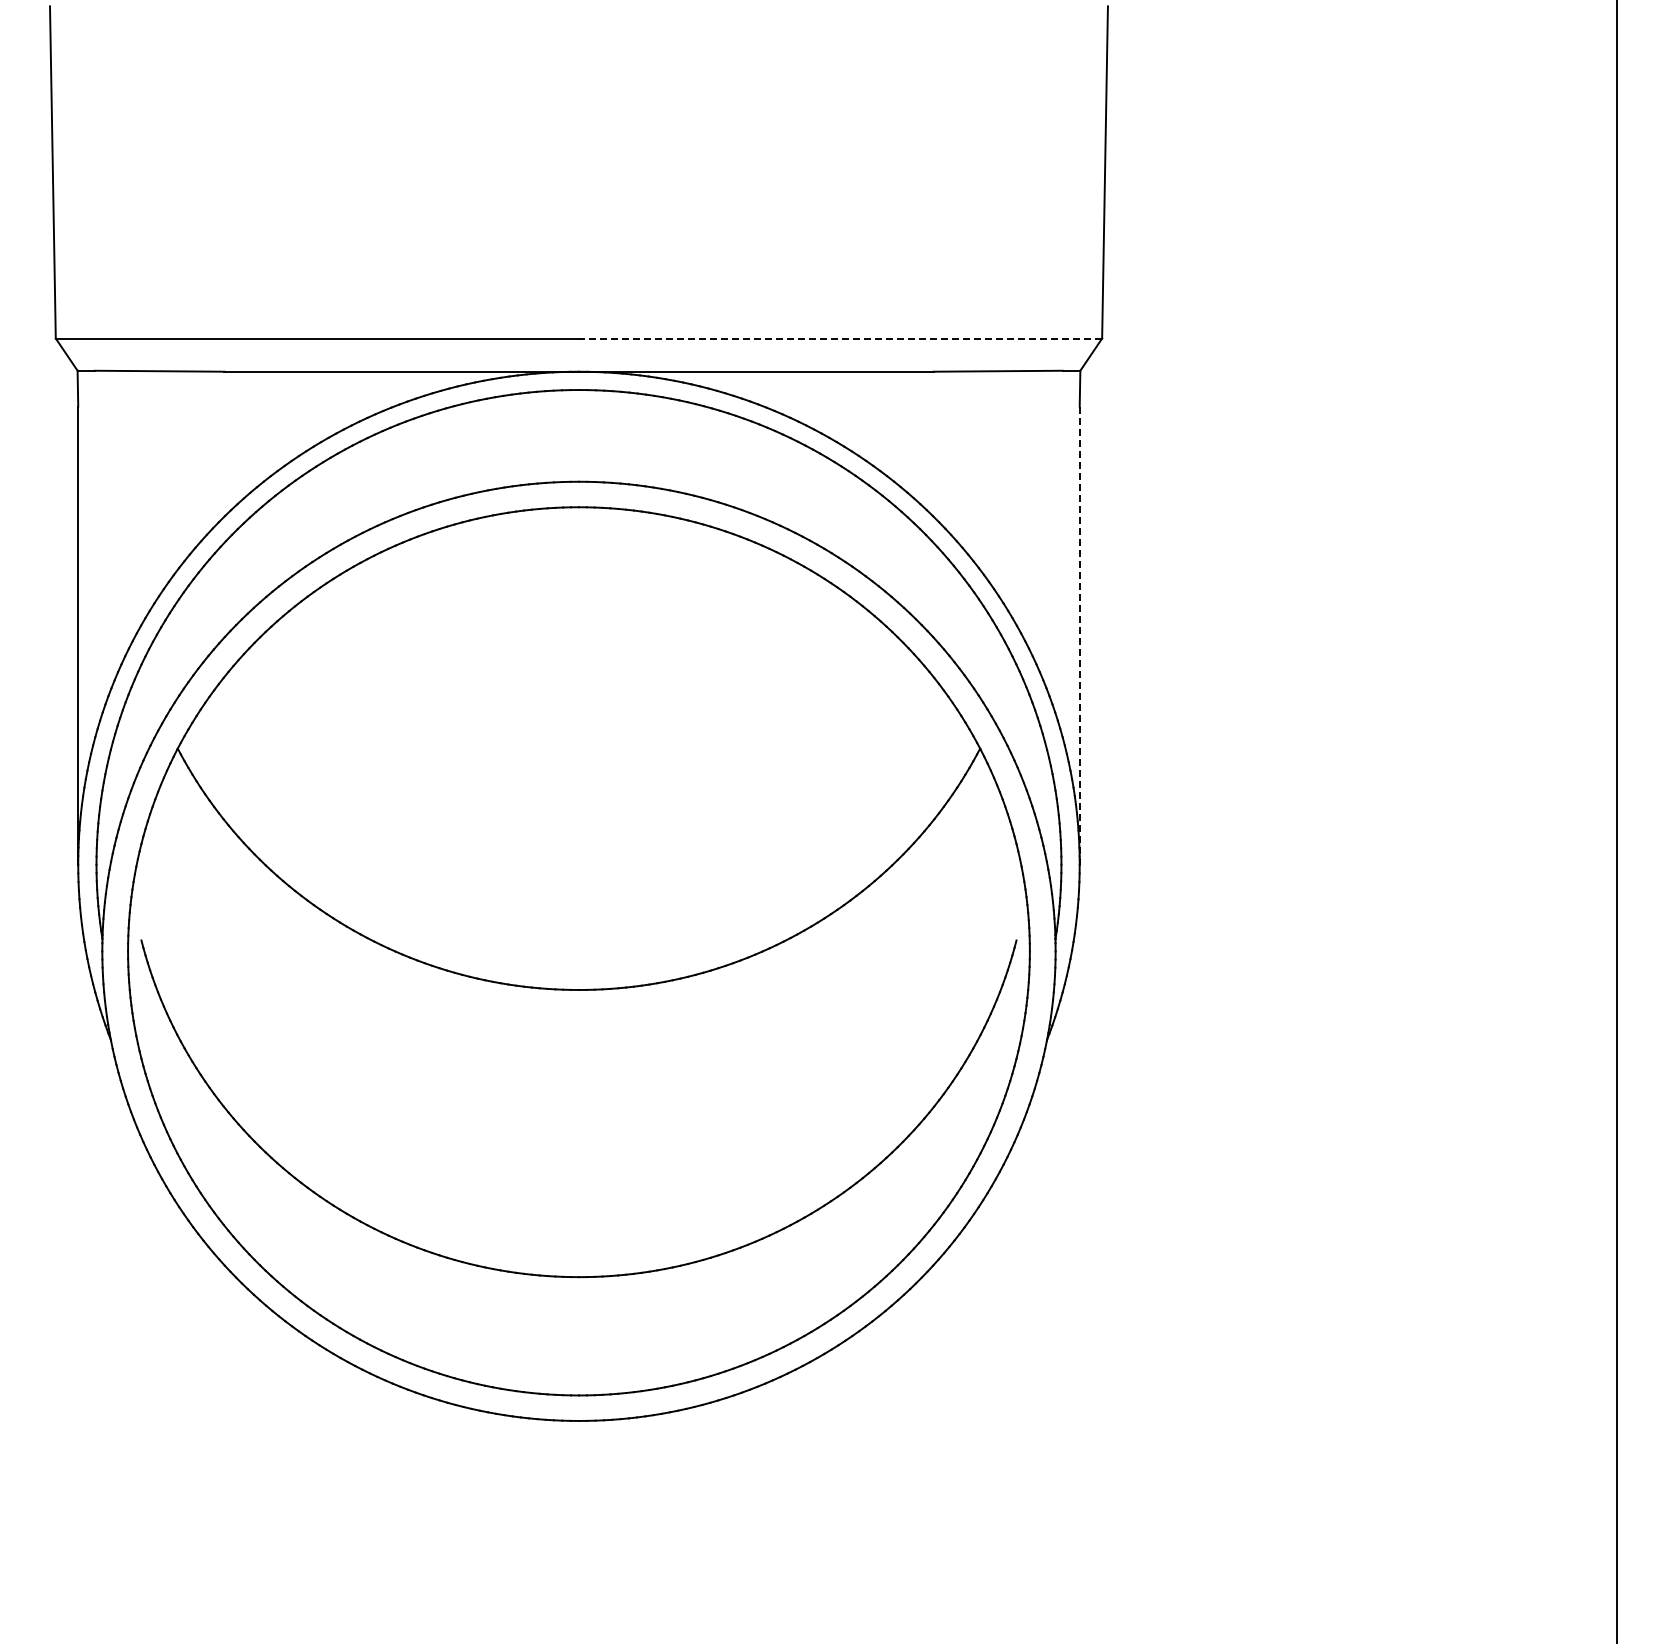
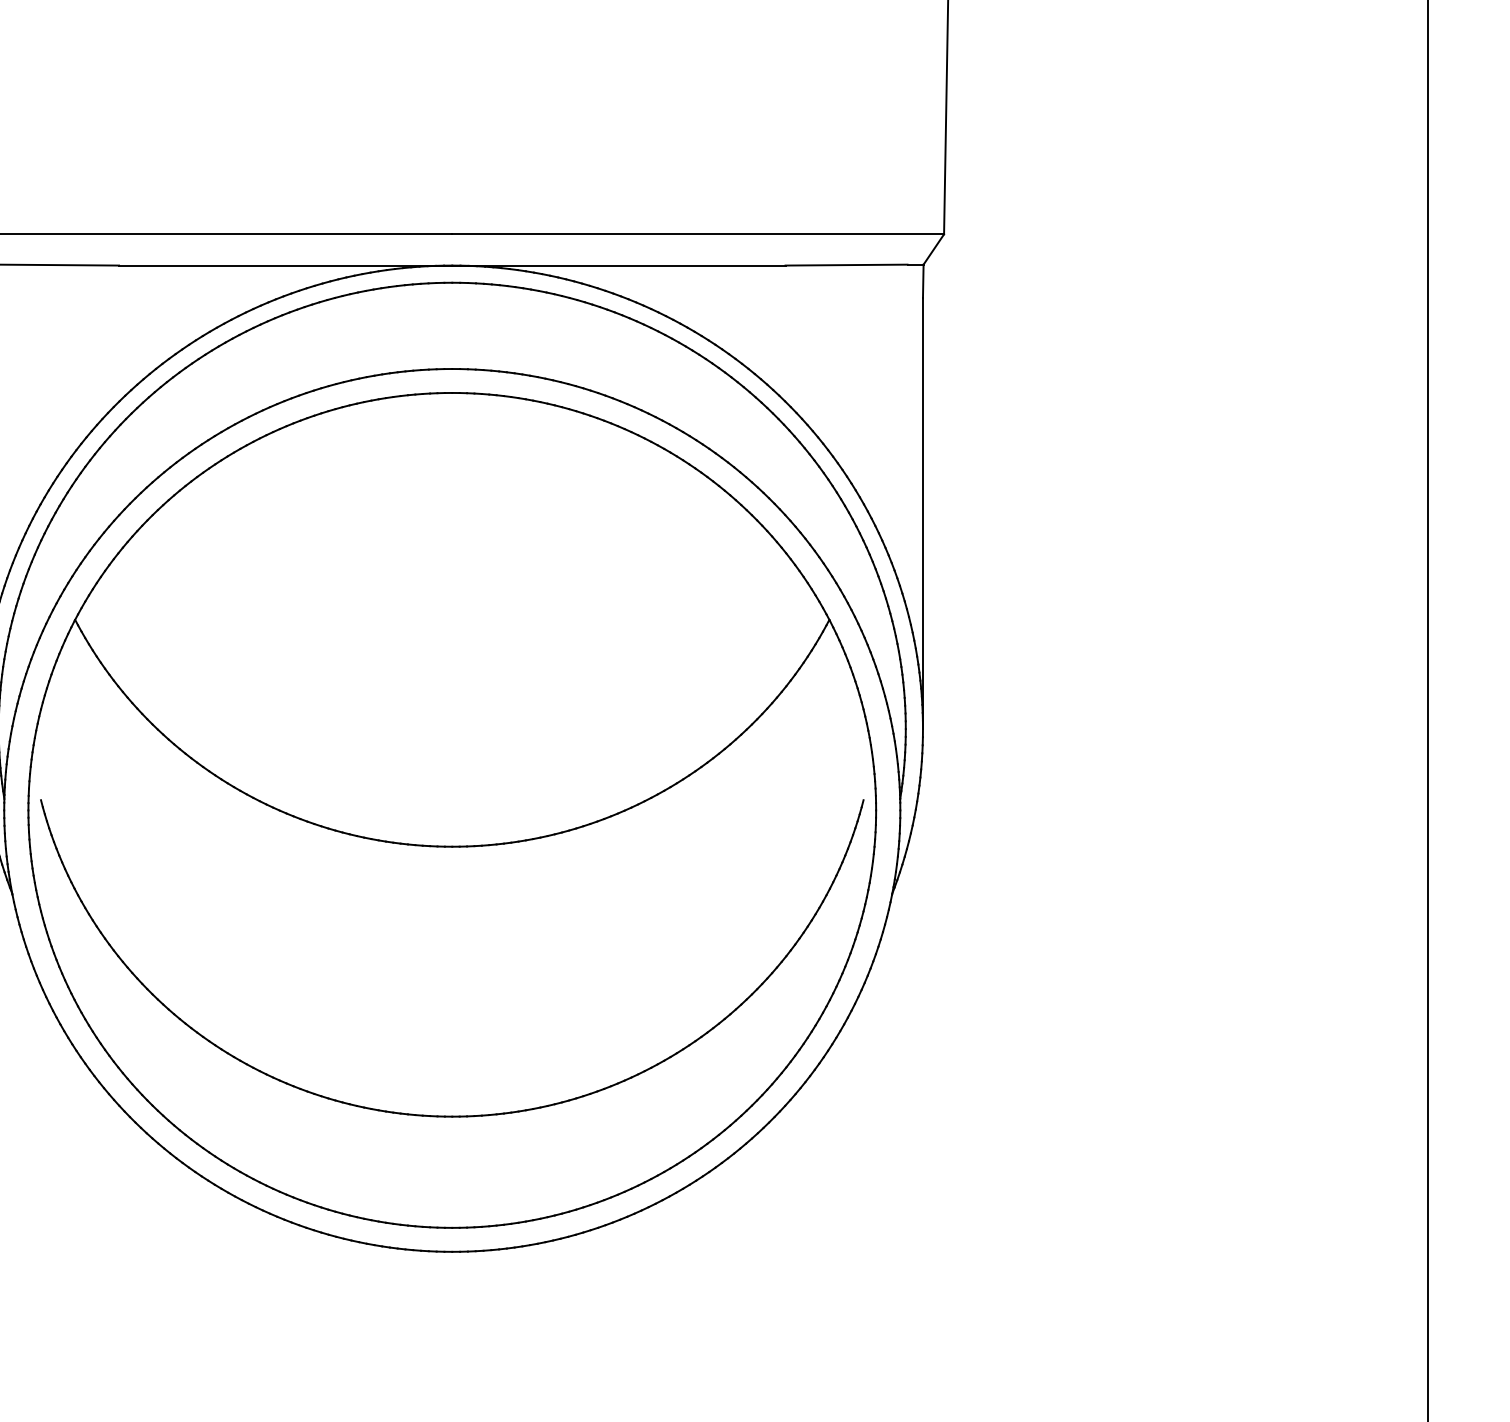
line: (840, 338) -> (698, 234), dashed -> solid
line: (1079, 636) -> (922, 514), dashed -> solid

